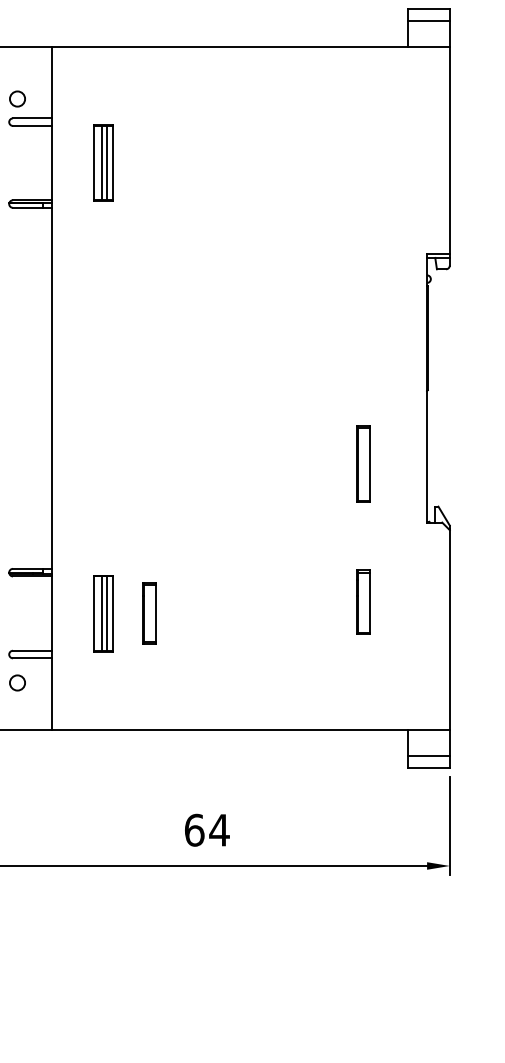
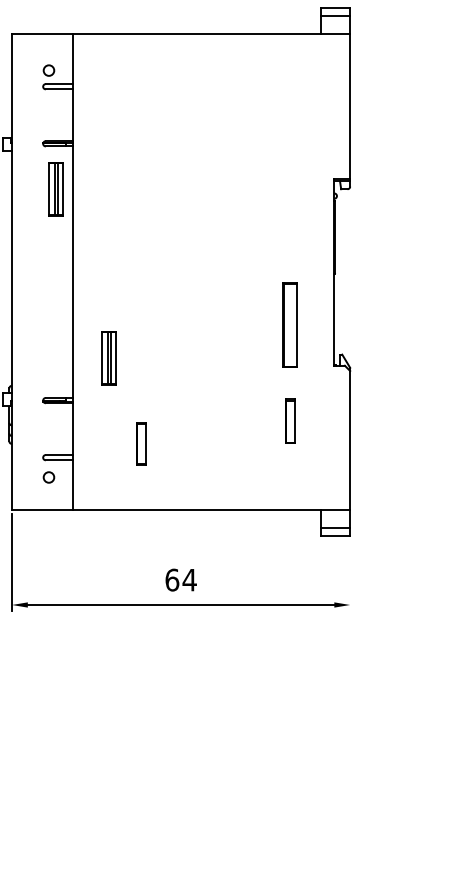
part: (102, 163) -> (55, 189), moved
part: (364, 463) -> (290, 324), size x1.6
part: (150, 612) -> (141, 443), moved
part: (102, 614) -> (108, 358), moved
line: (450, 825) -> (350, 576), removed

